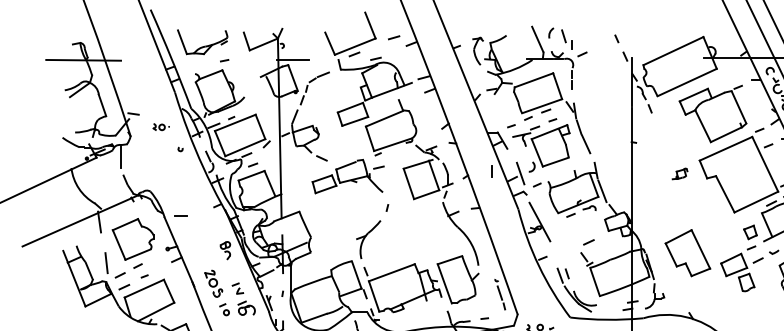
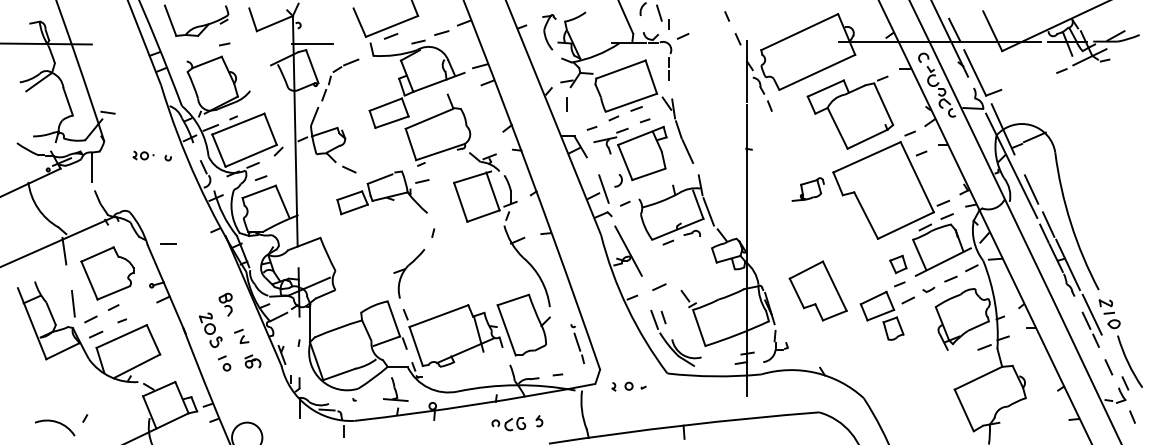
line: (393, 37) -> (441, 32), moved
part: (161, 127) -> (143, 155), moved
line: (491, 171) -> (566, 104), moved
part: (679, 173) -> (807, 189), size x1.67
line: (589, 241) -> (659, 286), moved
part: (225, 250) -> (225, 304), moved
part: (246, 308) -> (252, 361), size x0.71

